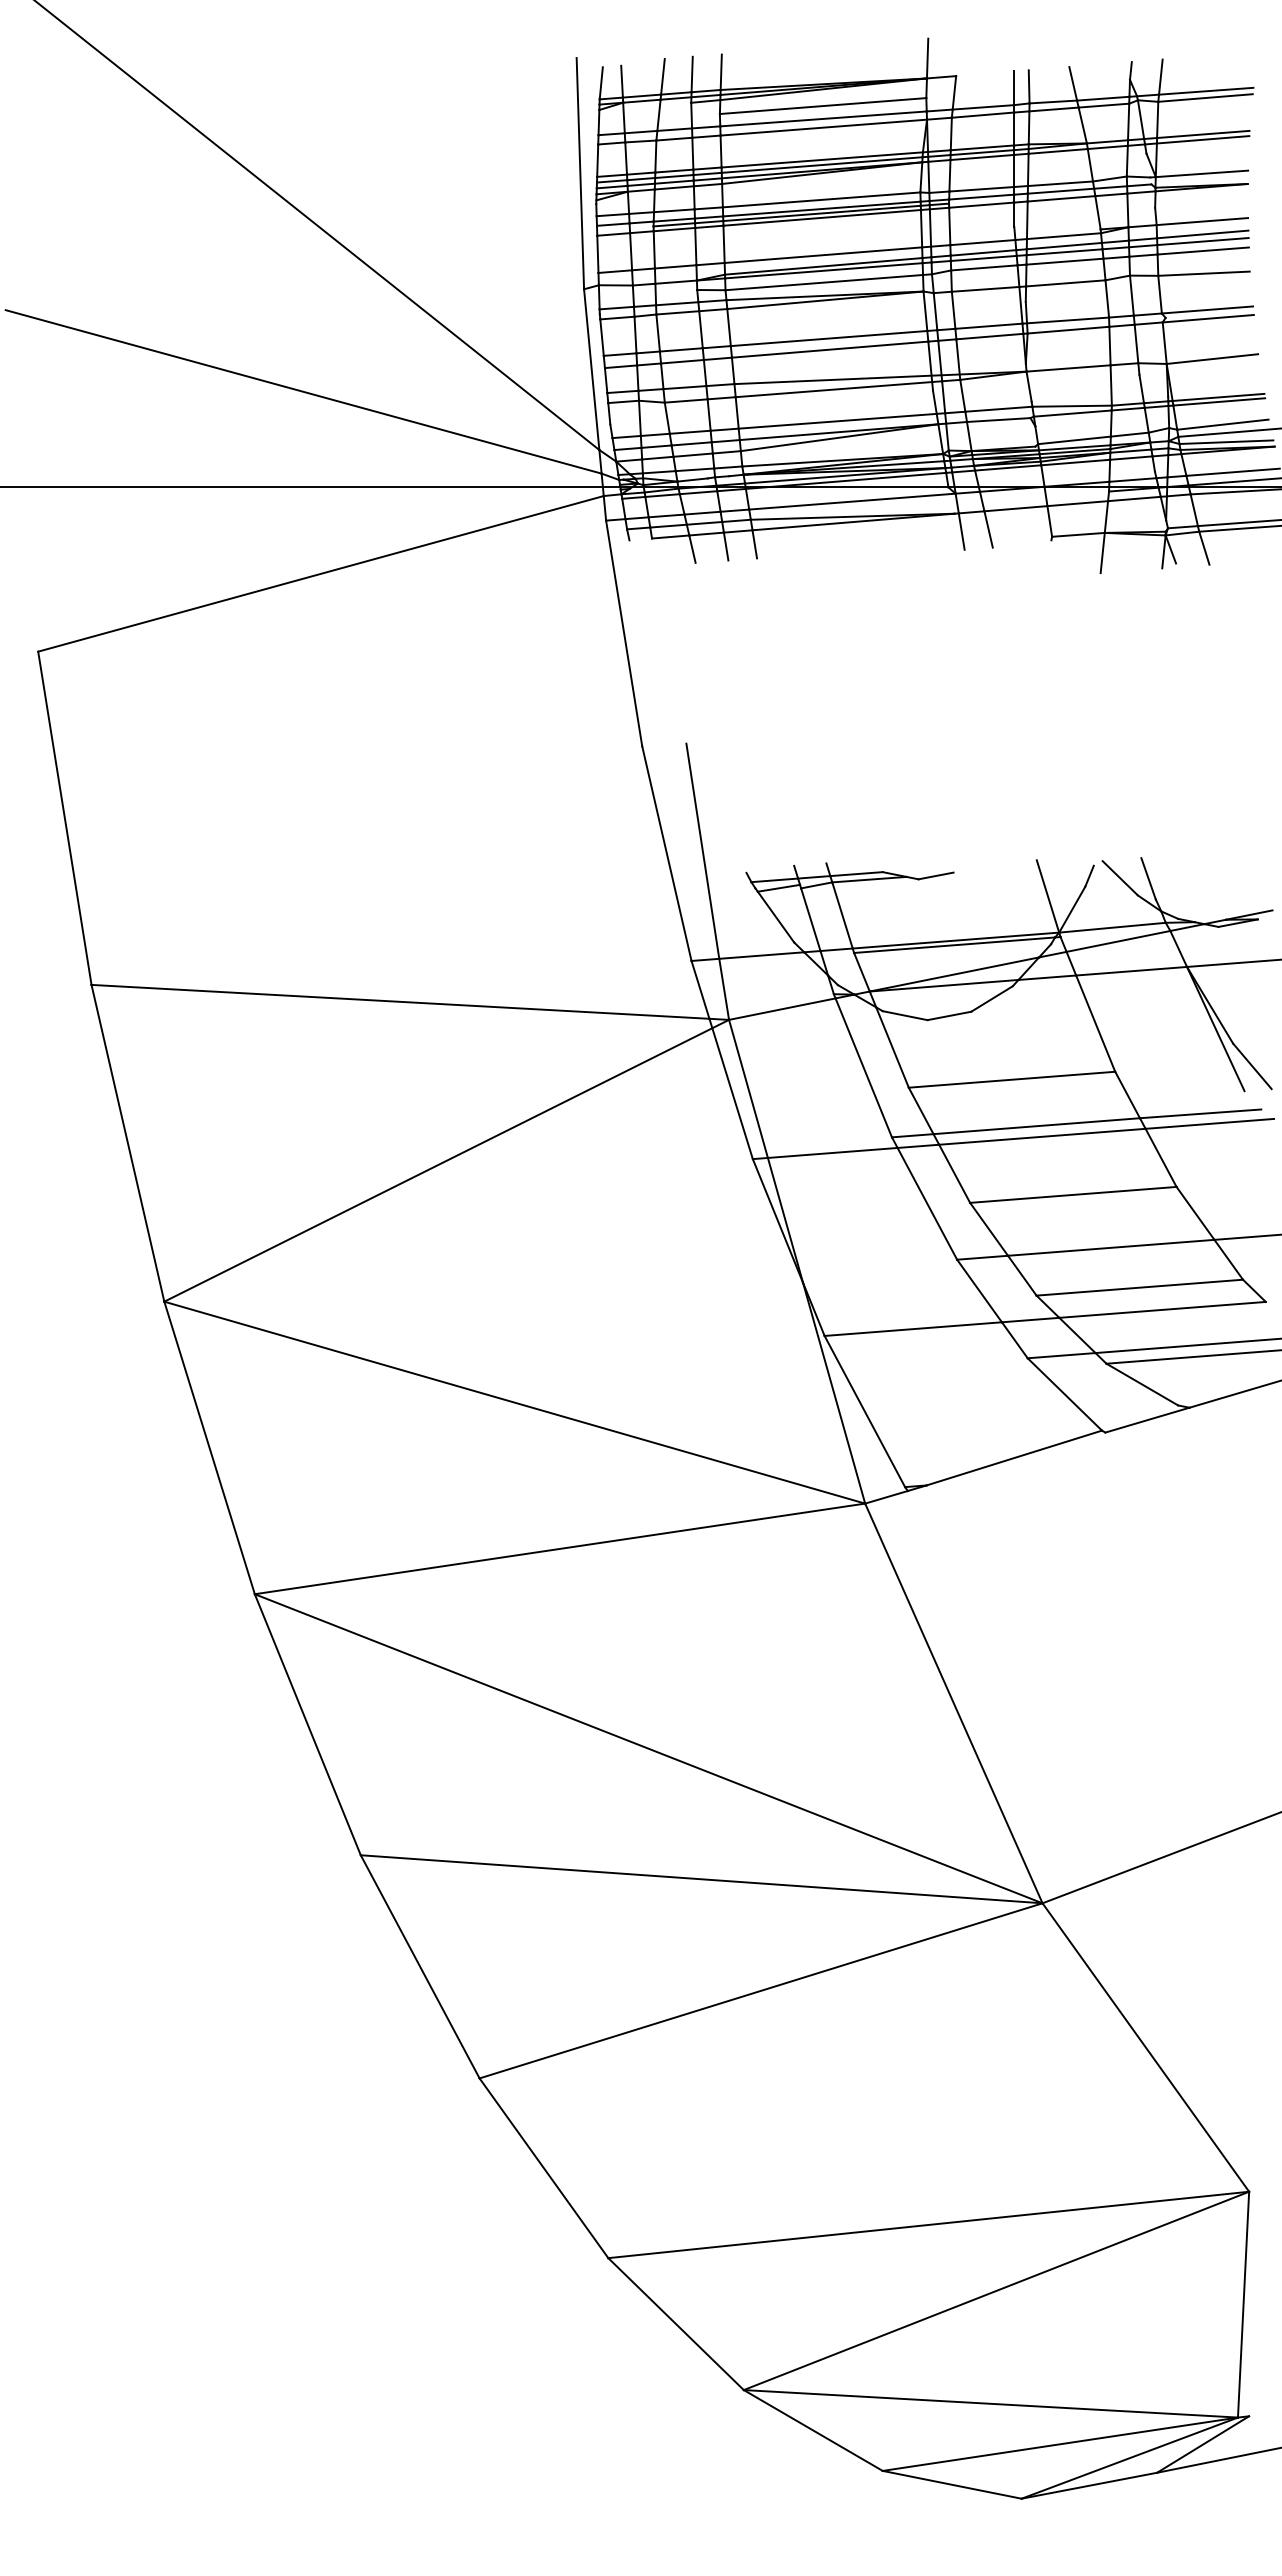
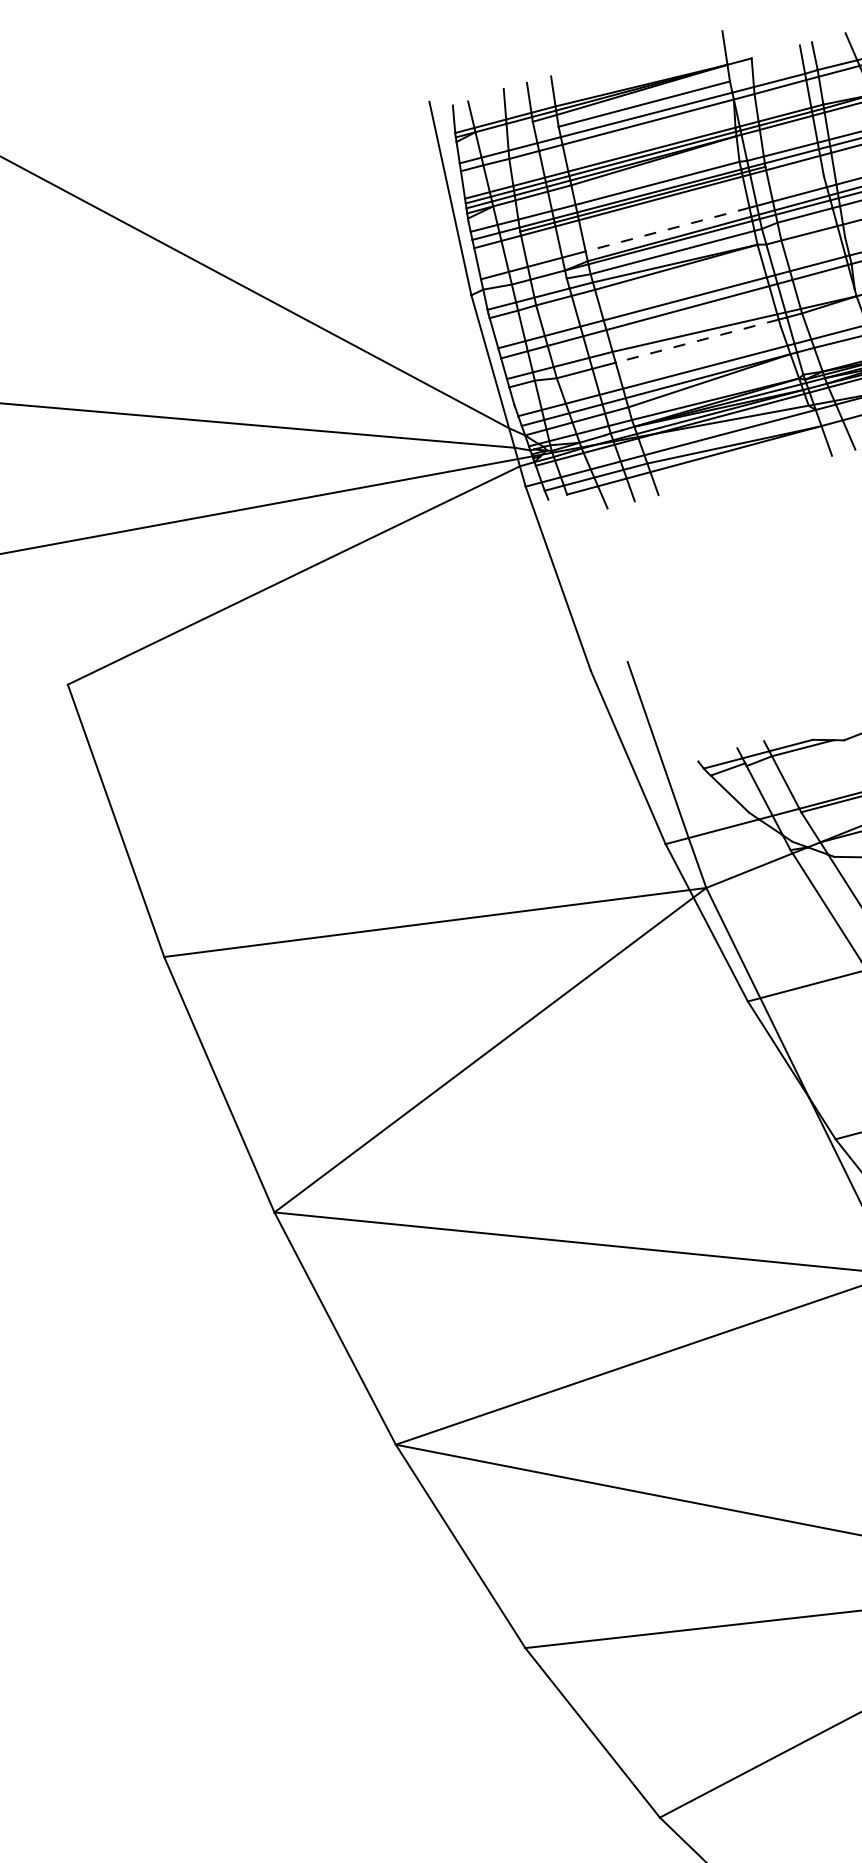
line: (822, 255) -> (666, 230), solid -> dashed
line: (833, 389) -> (696, 341), solid -> dashed

